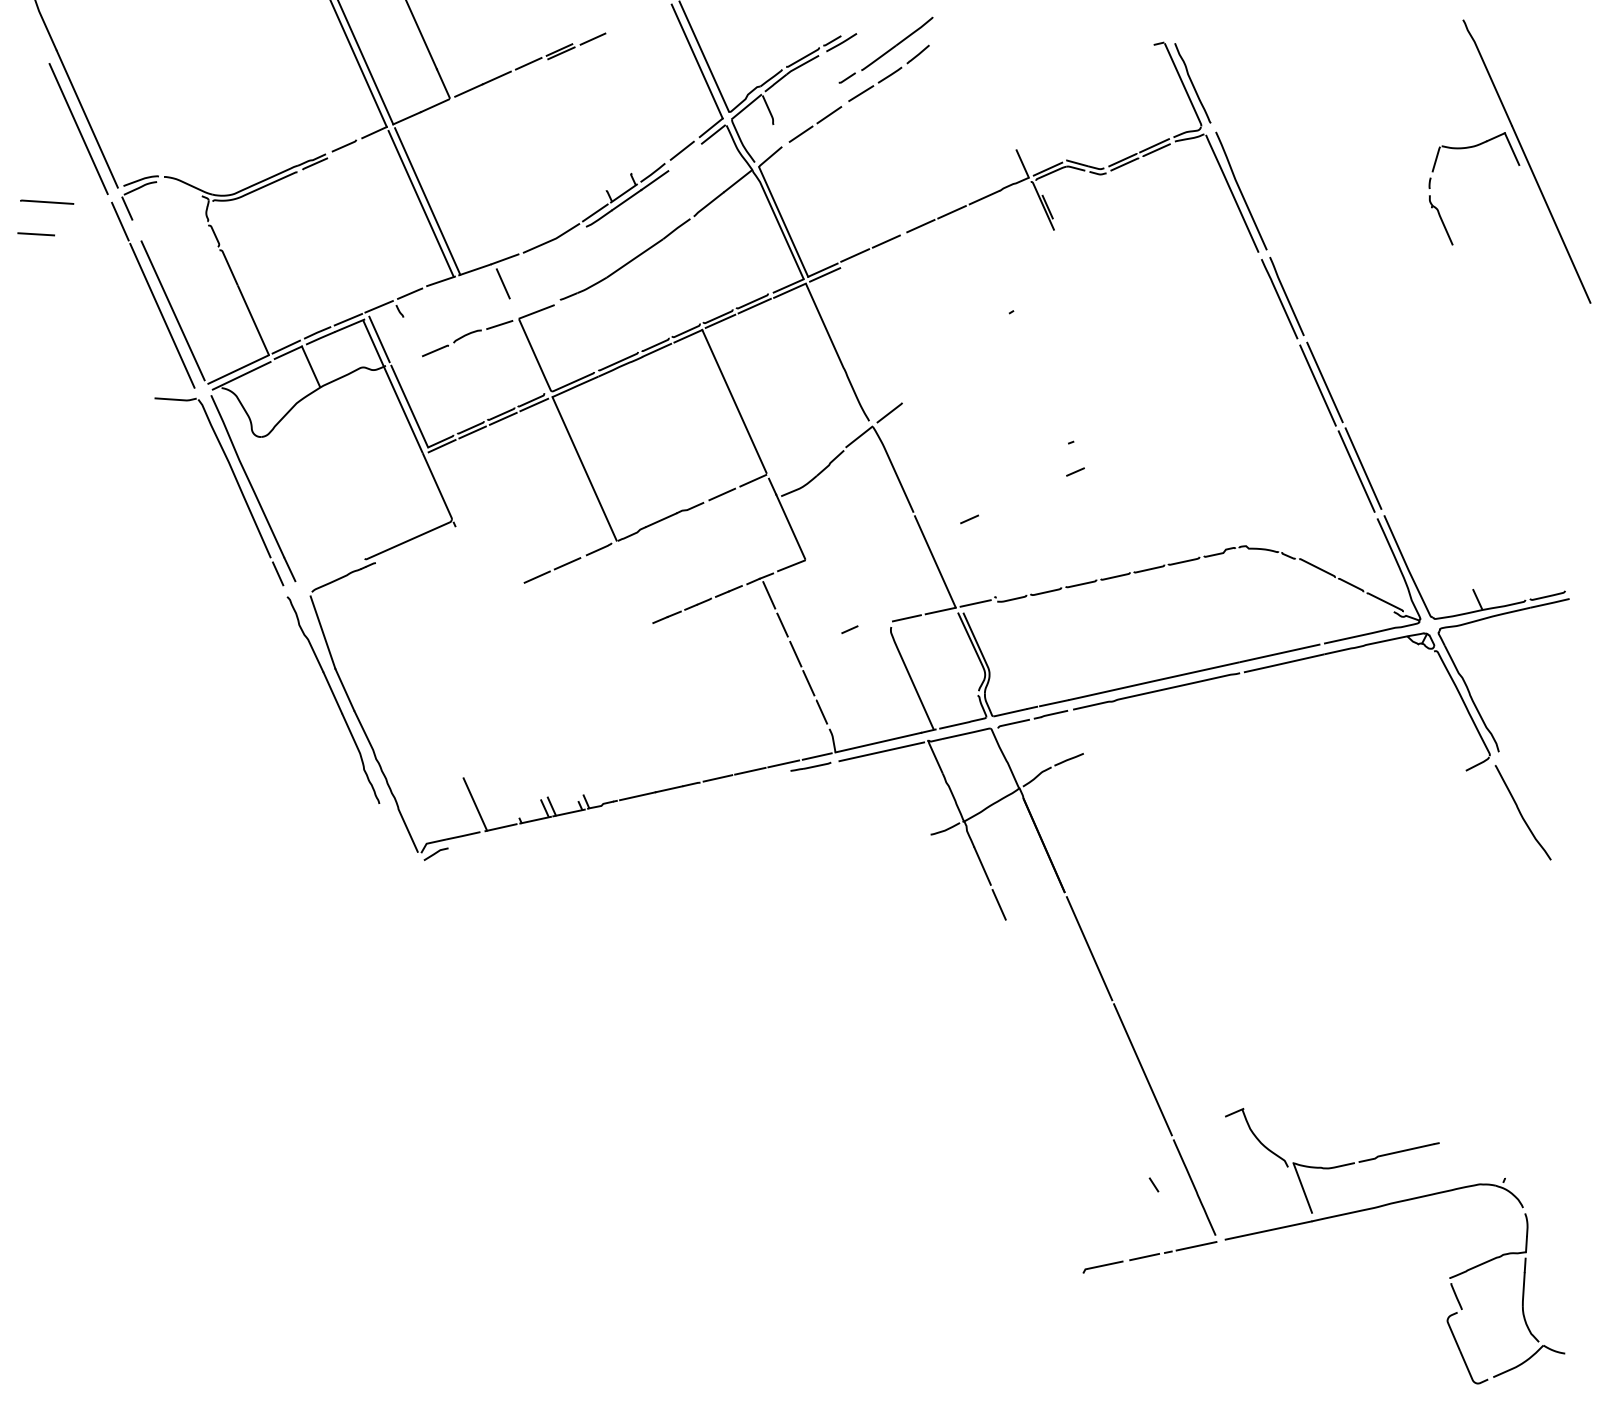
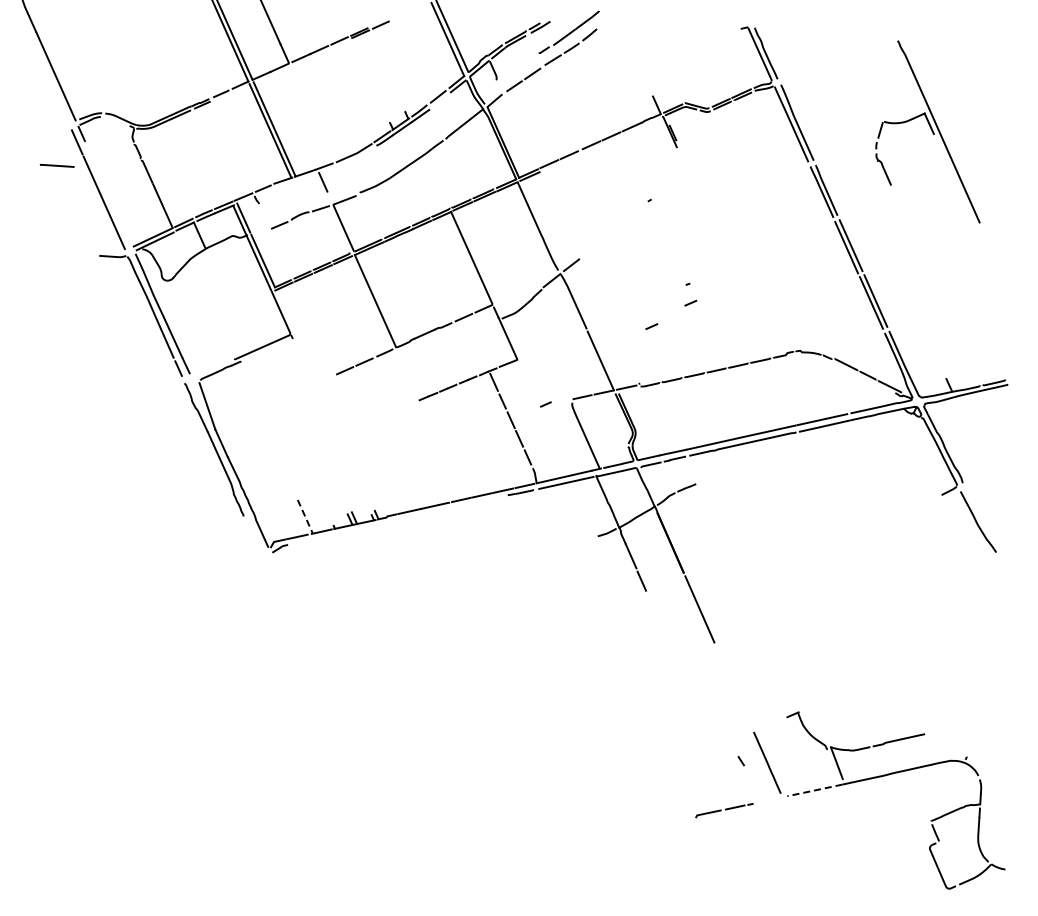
line: (78, 128) -> (50, 82), removed
part: (1509, 161) -> (927, 131), moved
line: (45, 201) -> (56, 165), moved
line: (35, 234) -> (22, 150), removed
line: (172, 310) -> (110, 199), removed
line: (969, 519) -> (651, 326), moved
line: (475, 805) -> (305, 517), solid -> dashed
line: (1141, 1070) -> (733, 687), removed
line: (1268, 1230) -> (814, 790), solid -> dashed
line: (1196, 1246) -> (768, 800), removed

